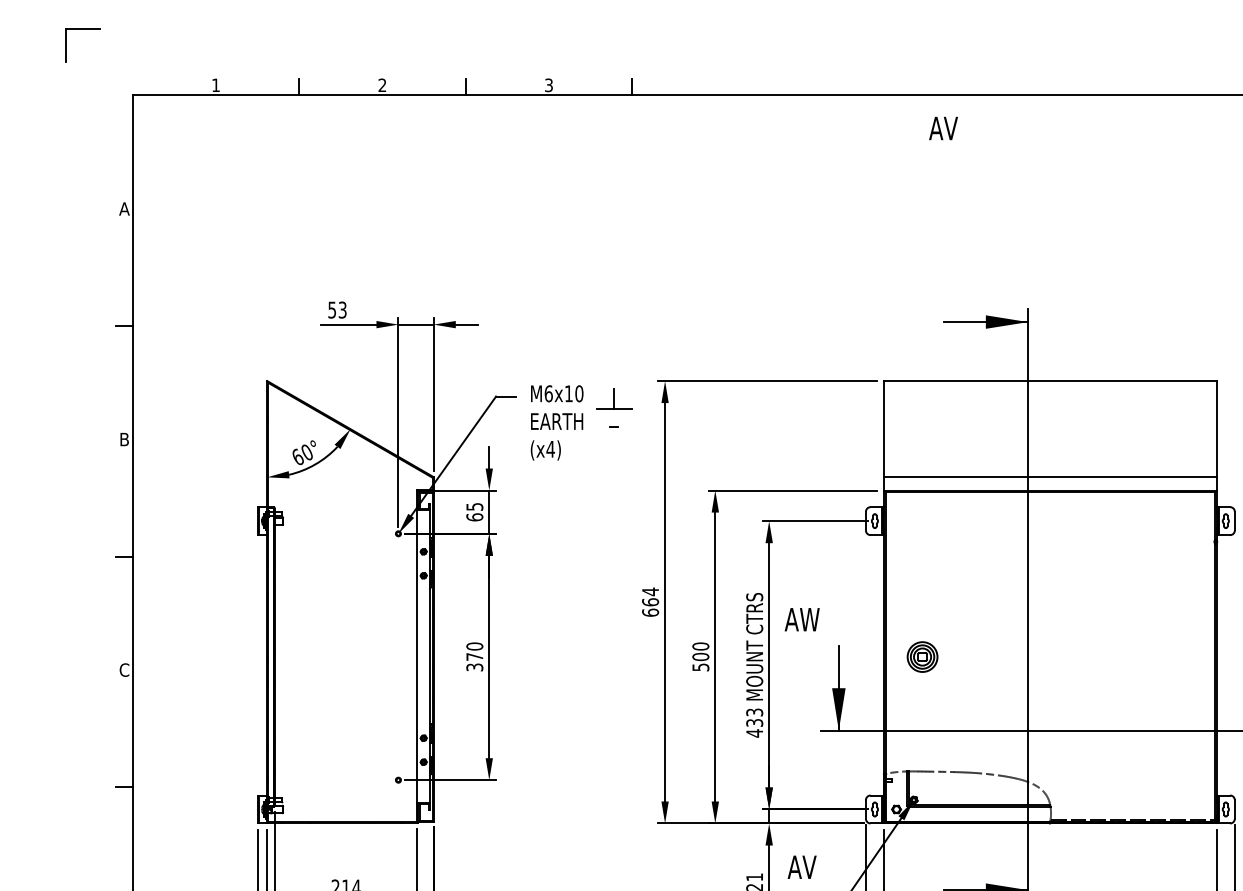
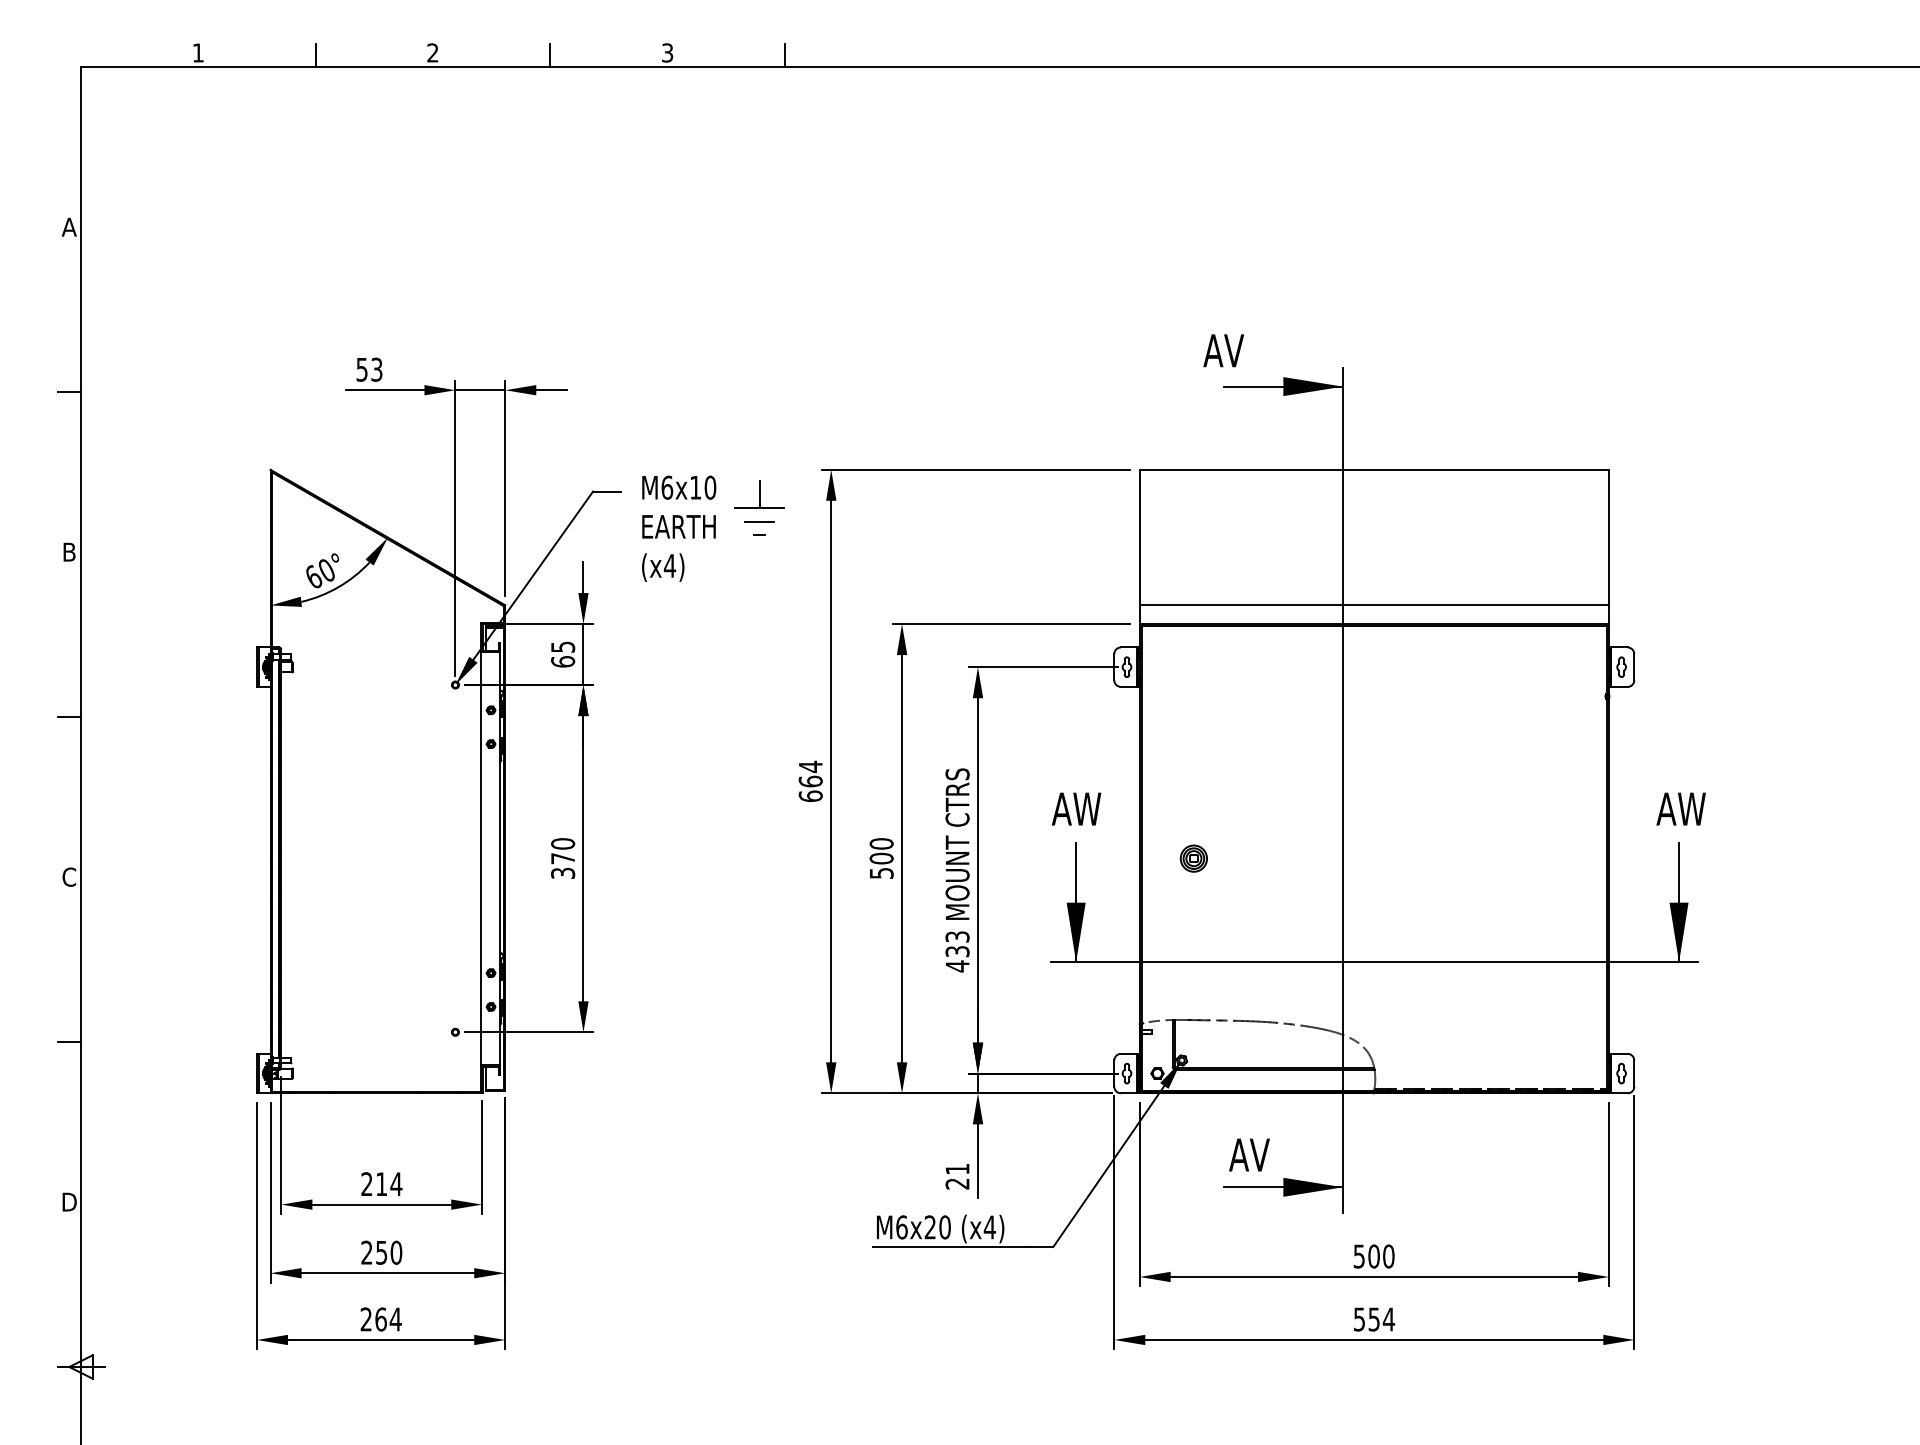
text: (943, 128) -> (1223, 350), moved
line: (614, 417) -> (759, 521), added
text: (802, 619) -> (1076, 808), moved
part: (922, 656) -> (1193, 858), size x0.62
text: (802, 866) -> (1249, 1154), moved

